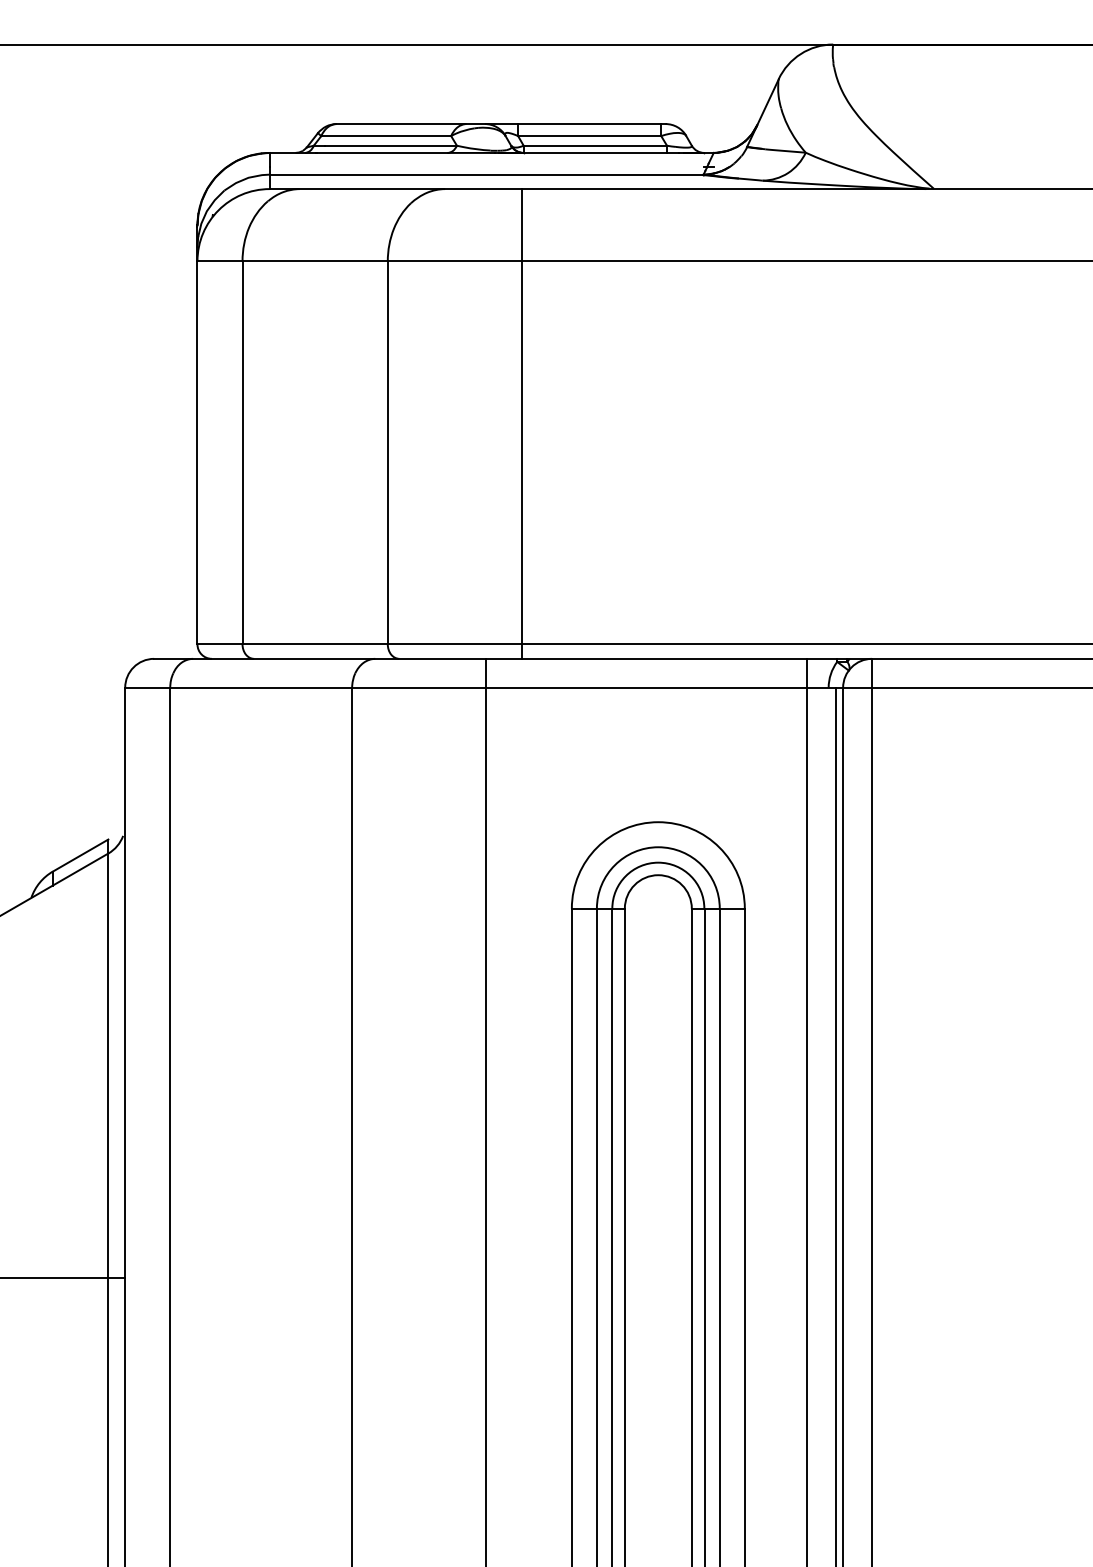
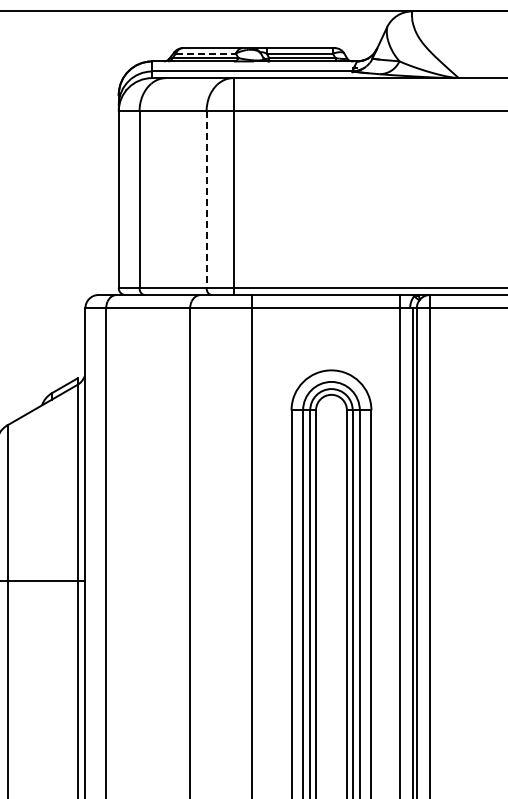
line: (385, 135) -> (205, 53), solid -> dashed
line: (521, 423) -> (234, 186), moved
line: (387, 454) -> (206, 200), solid -> dashed

